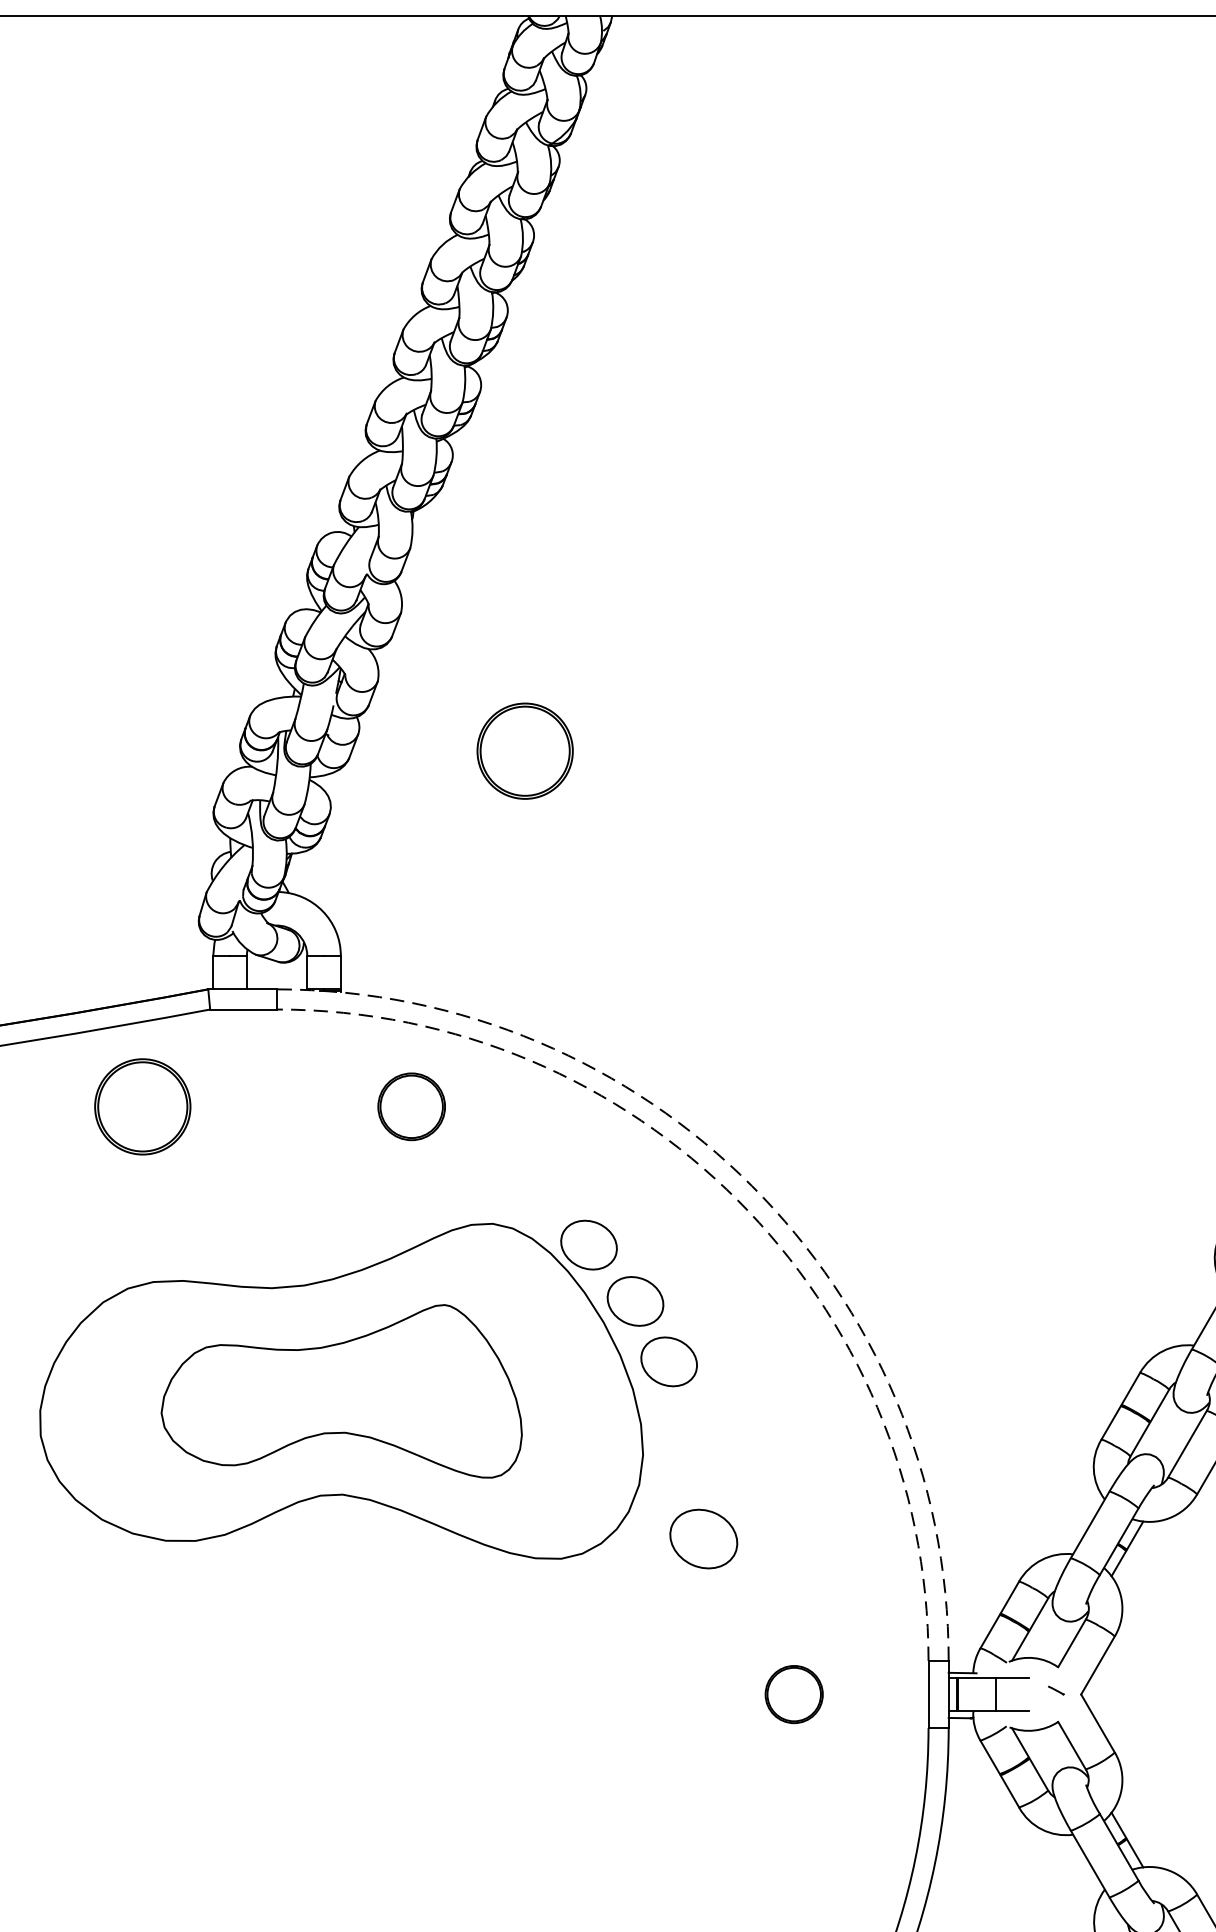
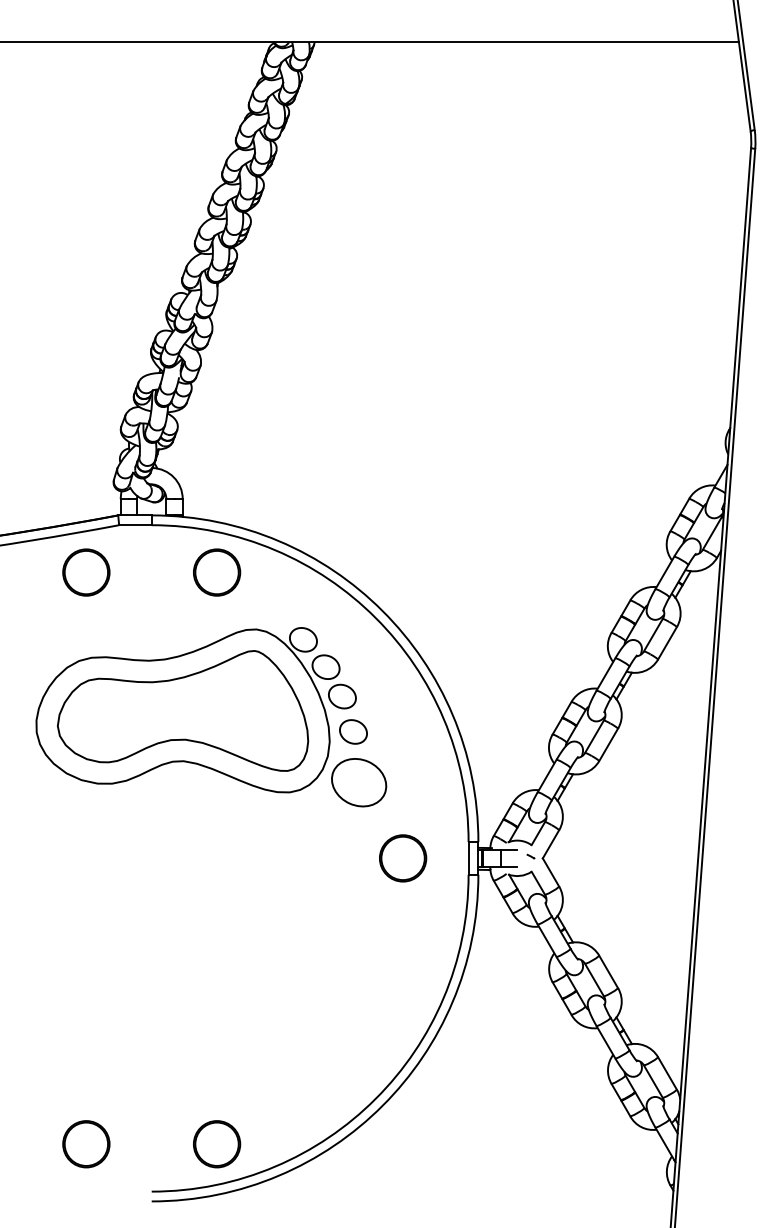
circle: (525, 751) -> (272, 399), removed
part: (412, 1106) -> (217, 572), size x1.43
arc: (751, 1186) -> (382, 611), dashed -> solid
arc: (737, 1201) -> (375, 618), dashed -> solid
part: (342, 1390) -> (183, 710), size x1.43
part: (691, 1433) -> (353, 731), added
part: (704, 1538) -> (359, 782), size x1.67
part: (794, 1694) -> (403, 858), size x1.67

